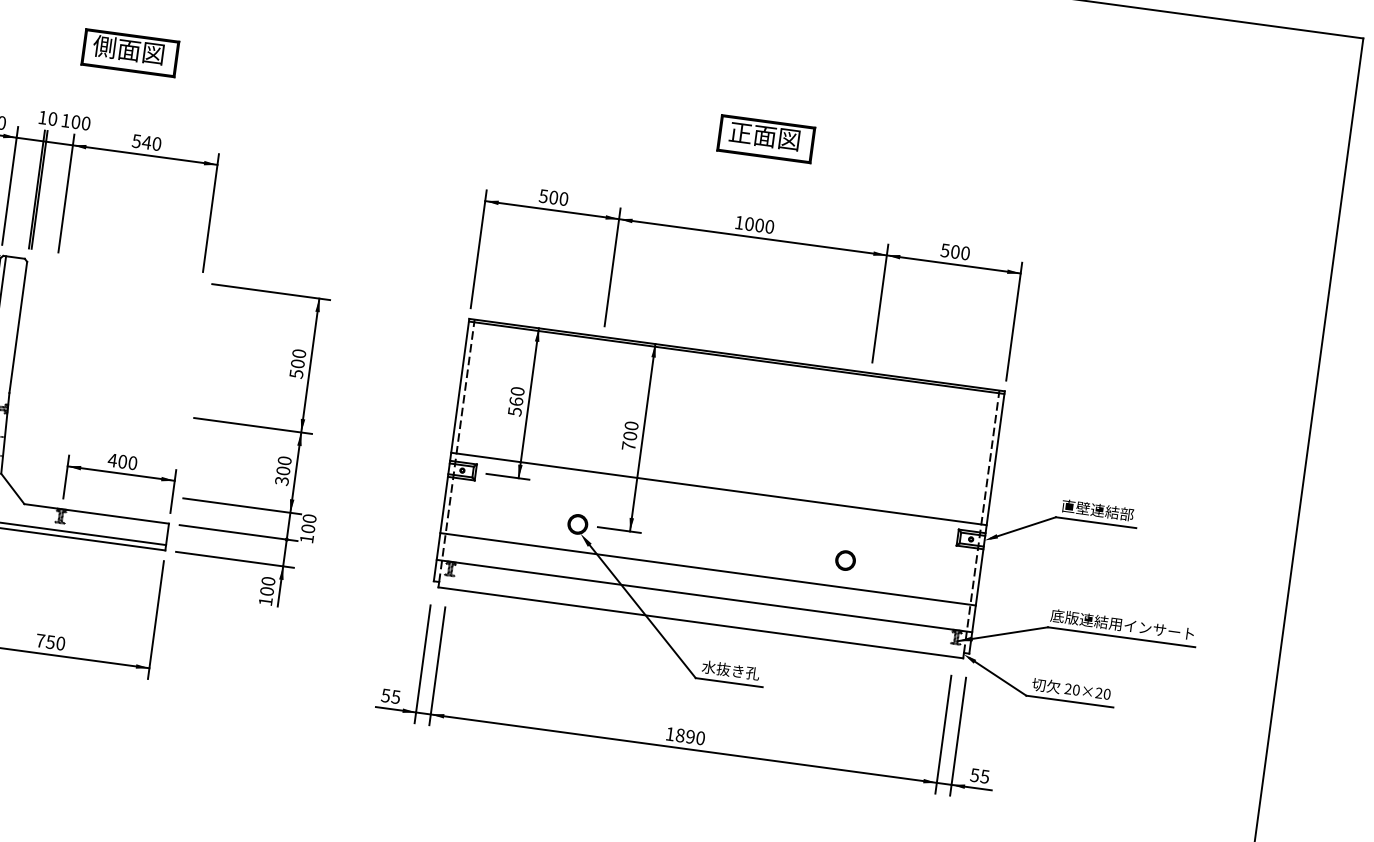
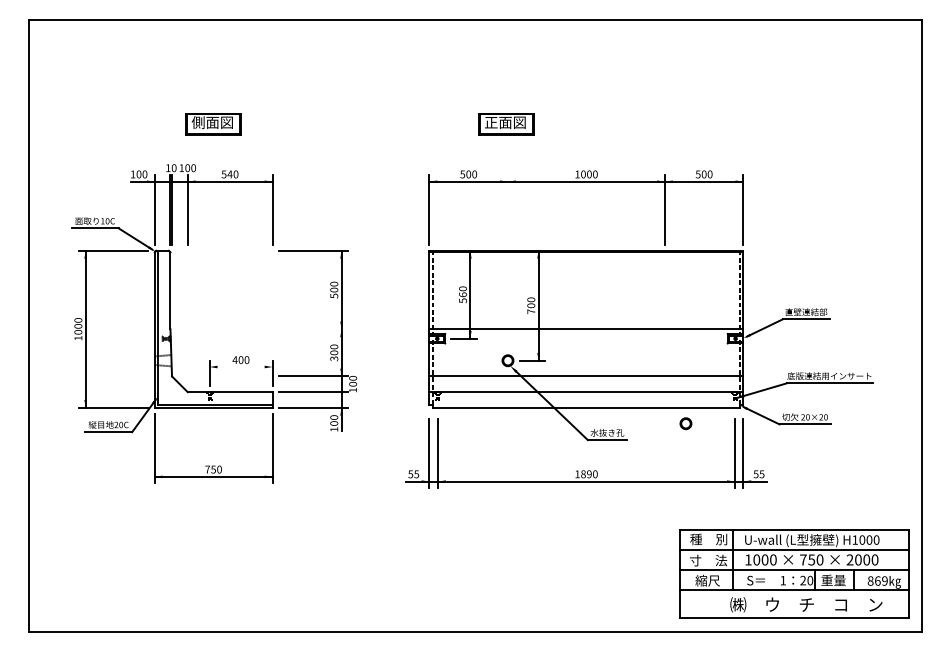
part: (766, 139) -> (506, 124), moved
line: (611, 266) -> (507, 209), removed
line: (251, 426) -> (312, 329), removed
line: (120, 474) -> (240, 367), removed
part: (844, 560) -> (685, 423), moved

